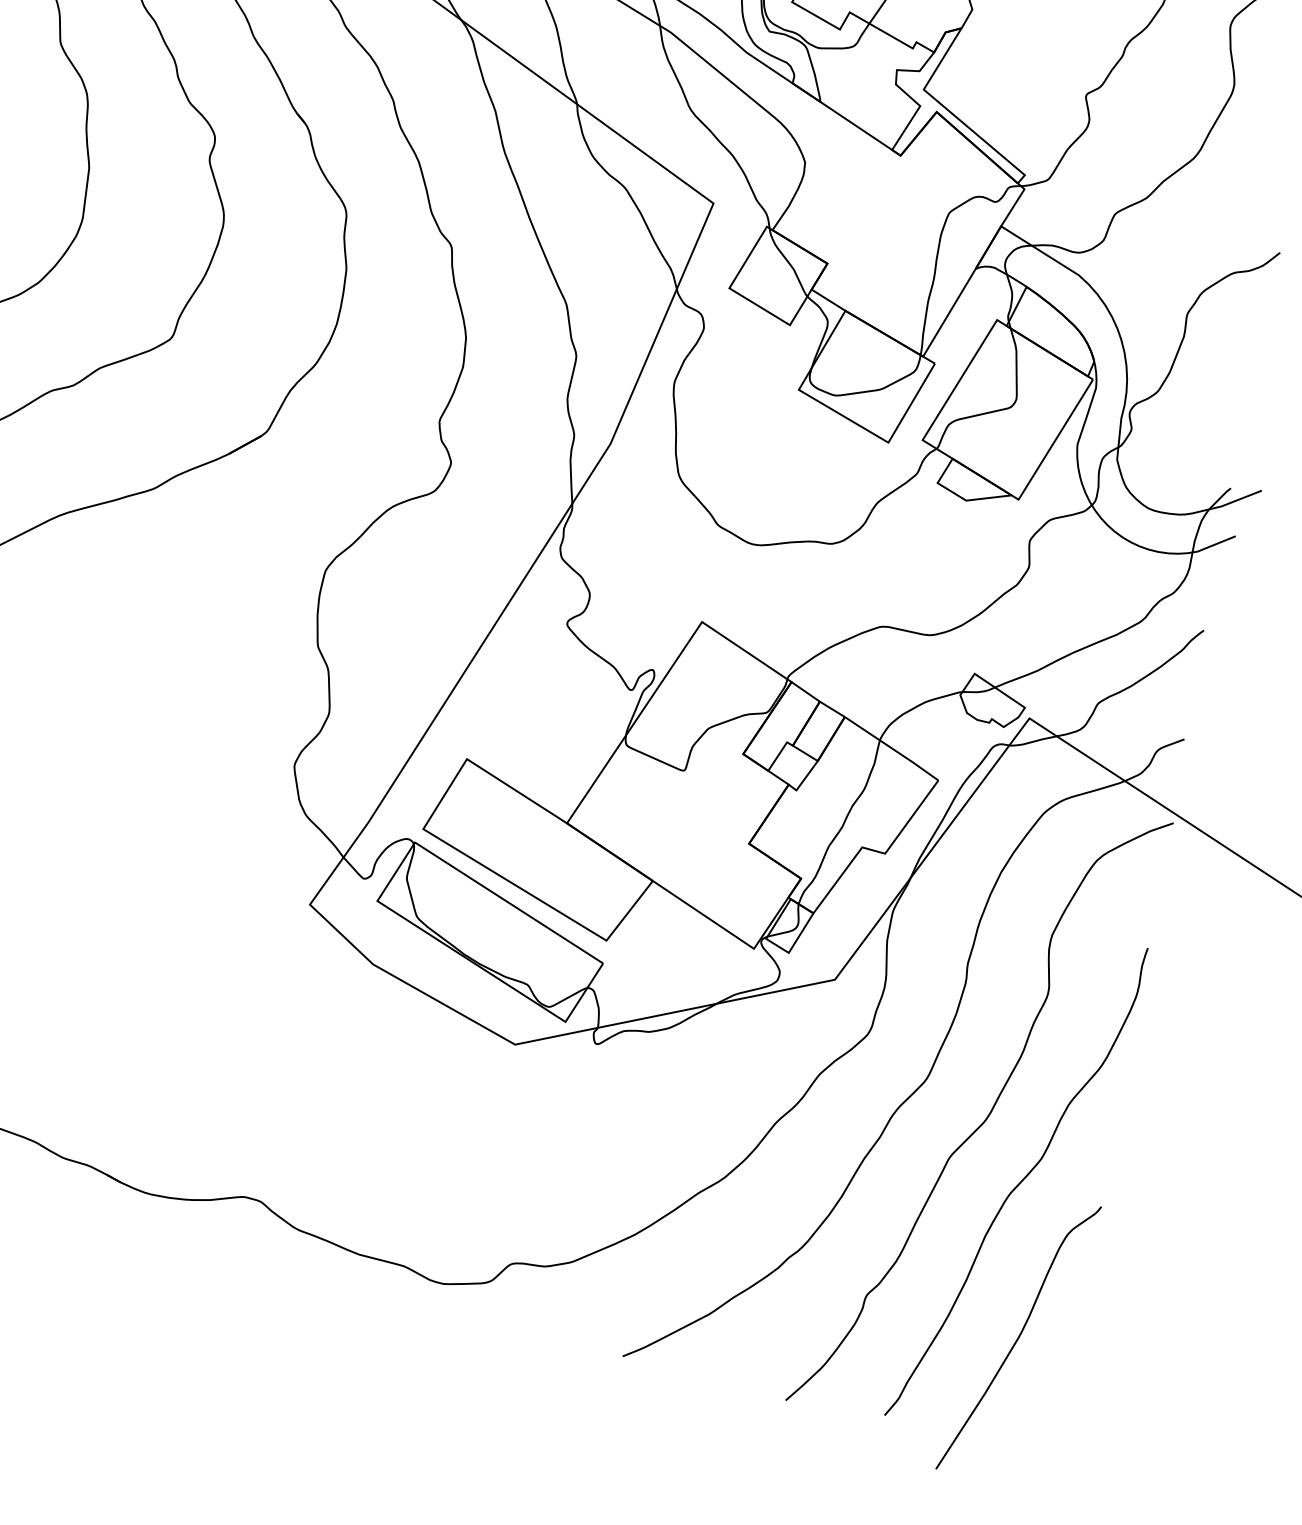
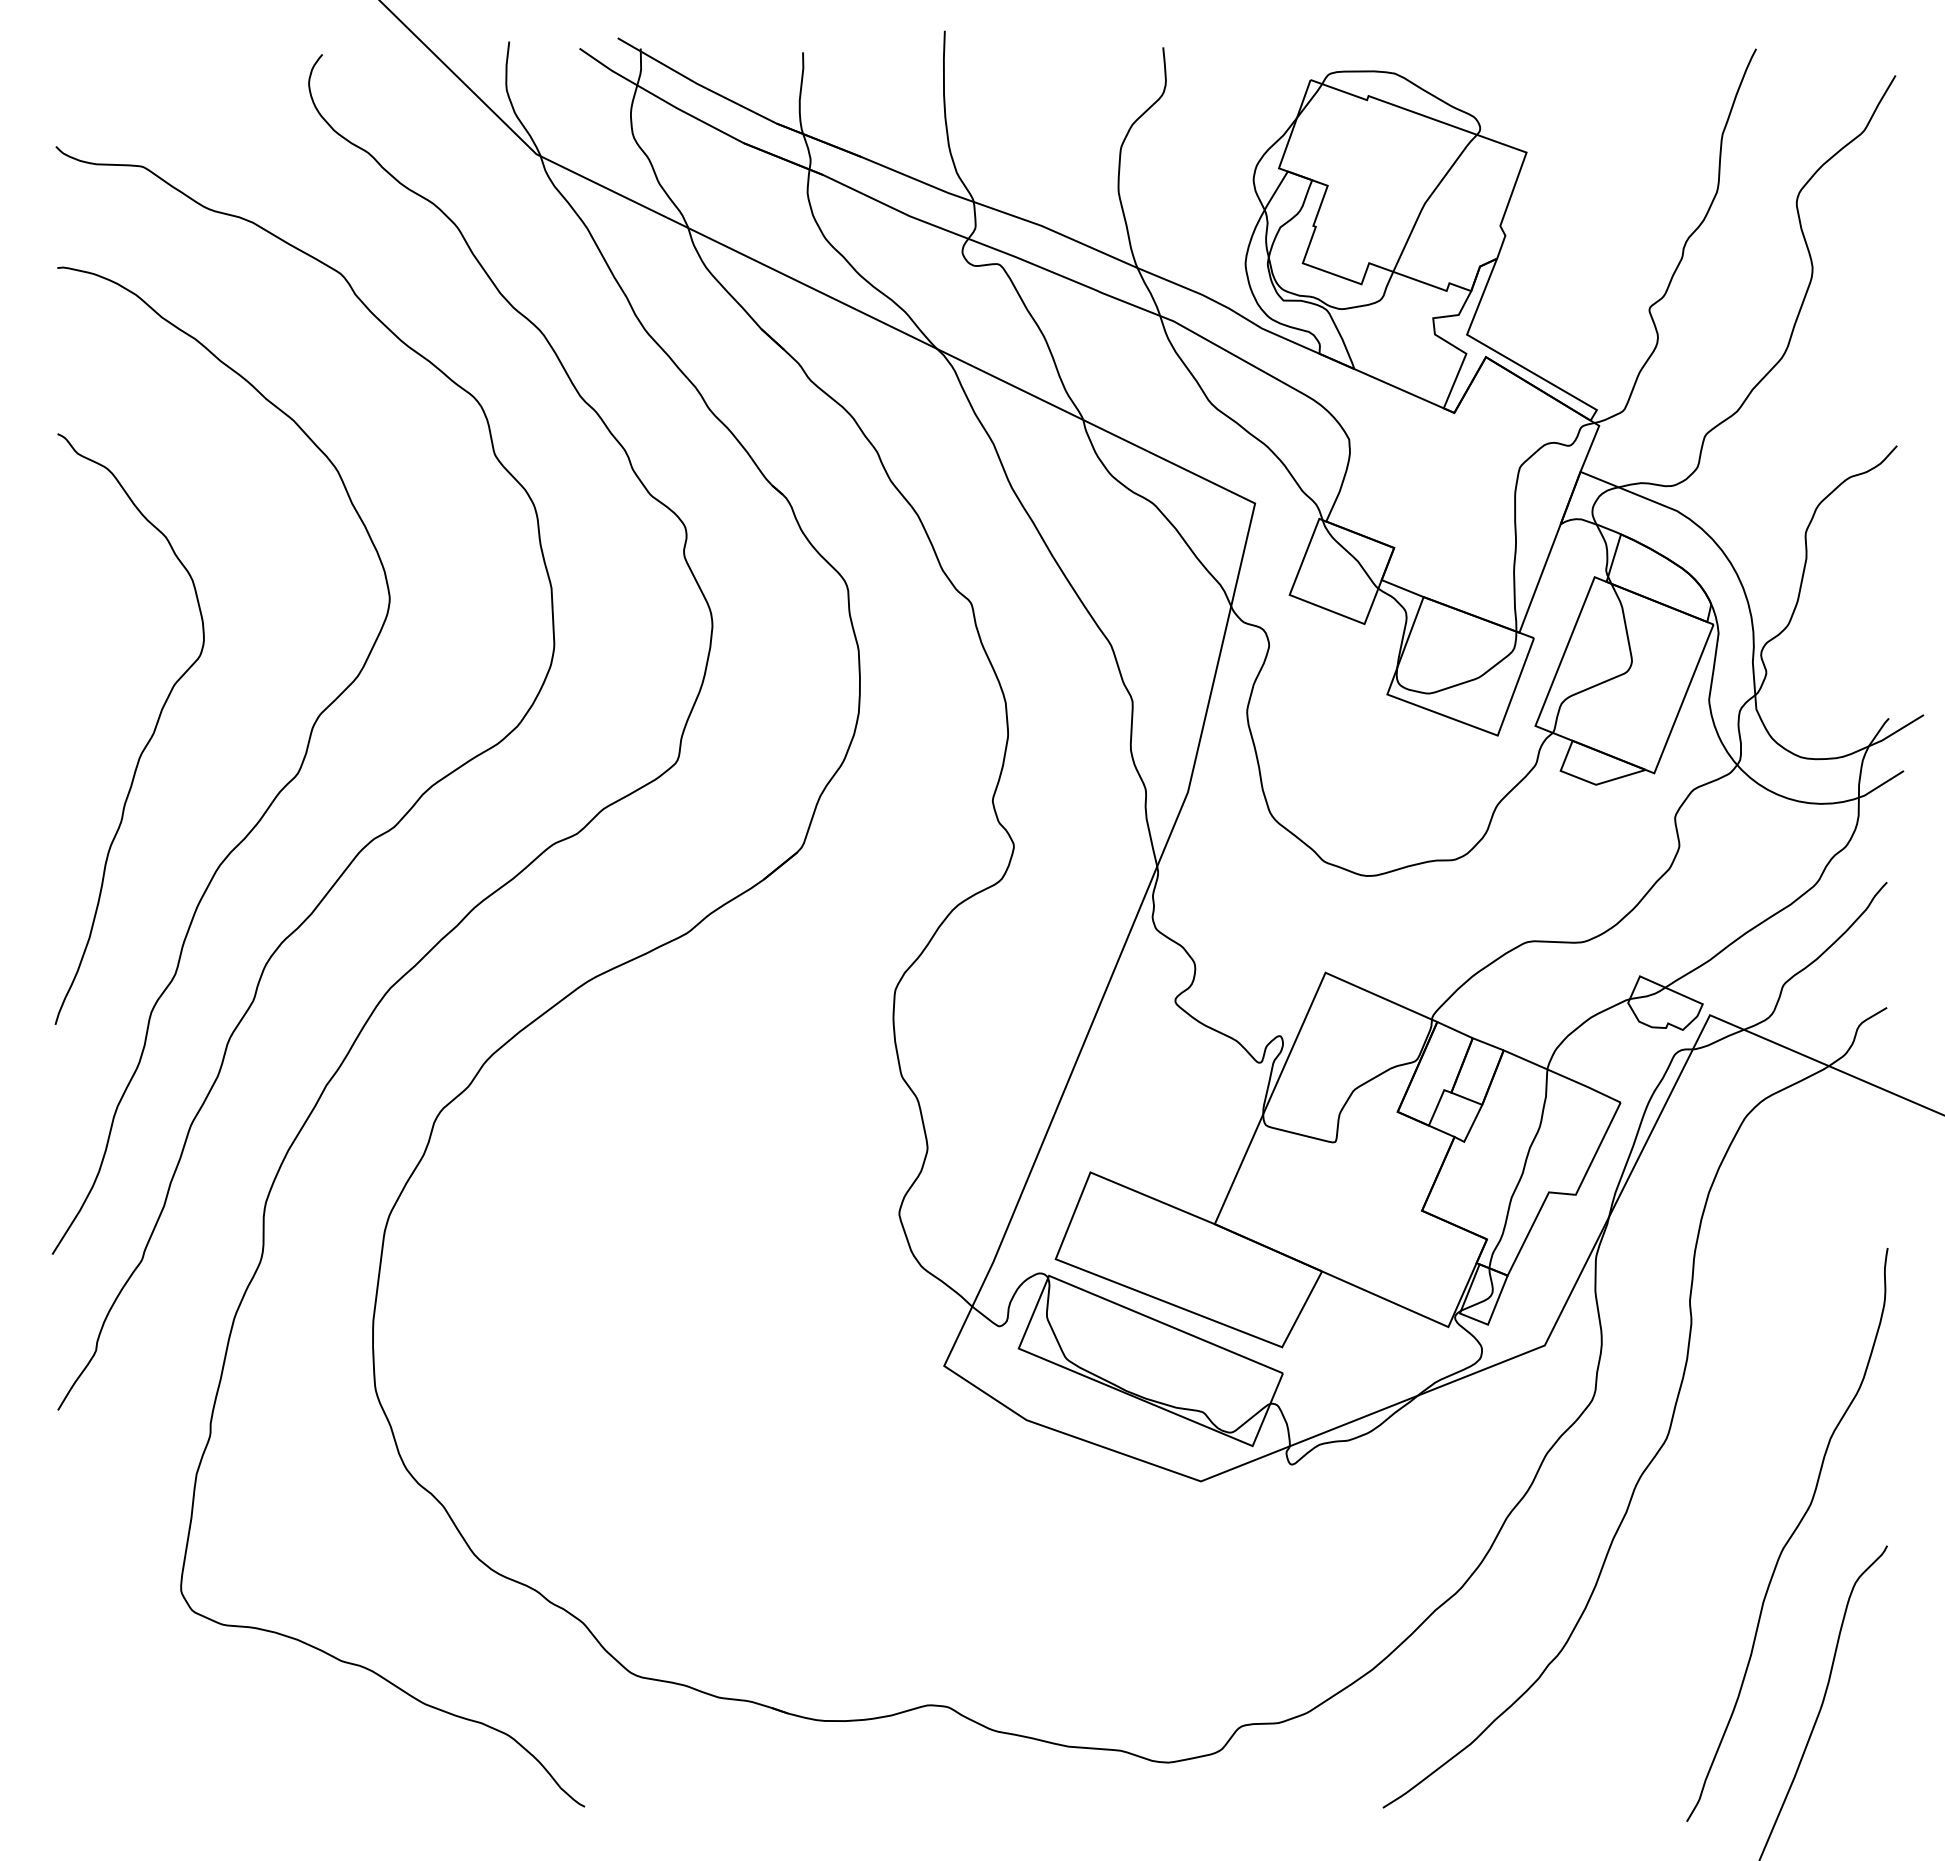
curve: (986, 1117) -> (1741, 1468), removed

